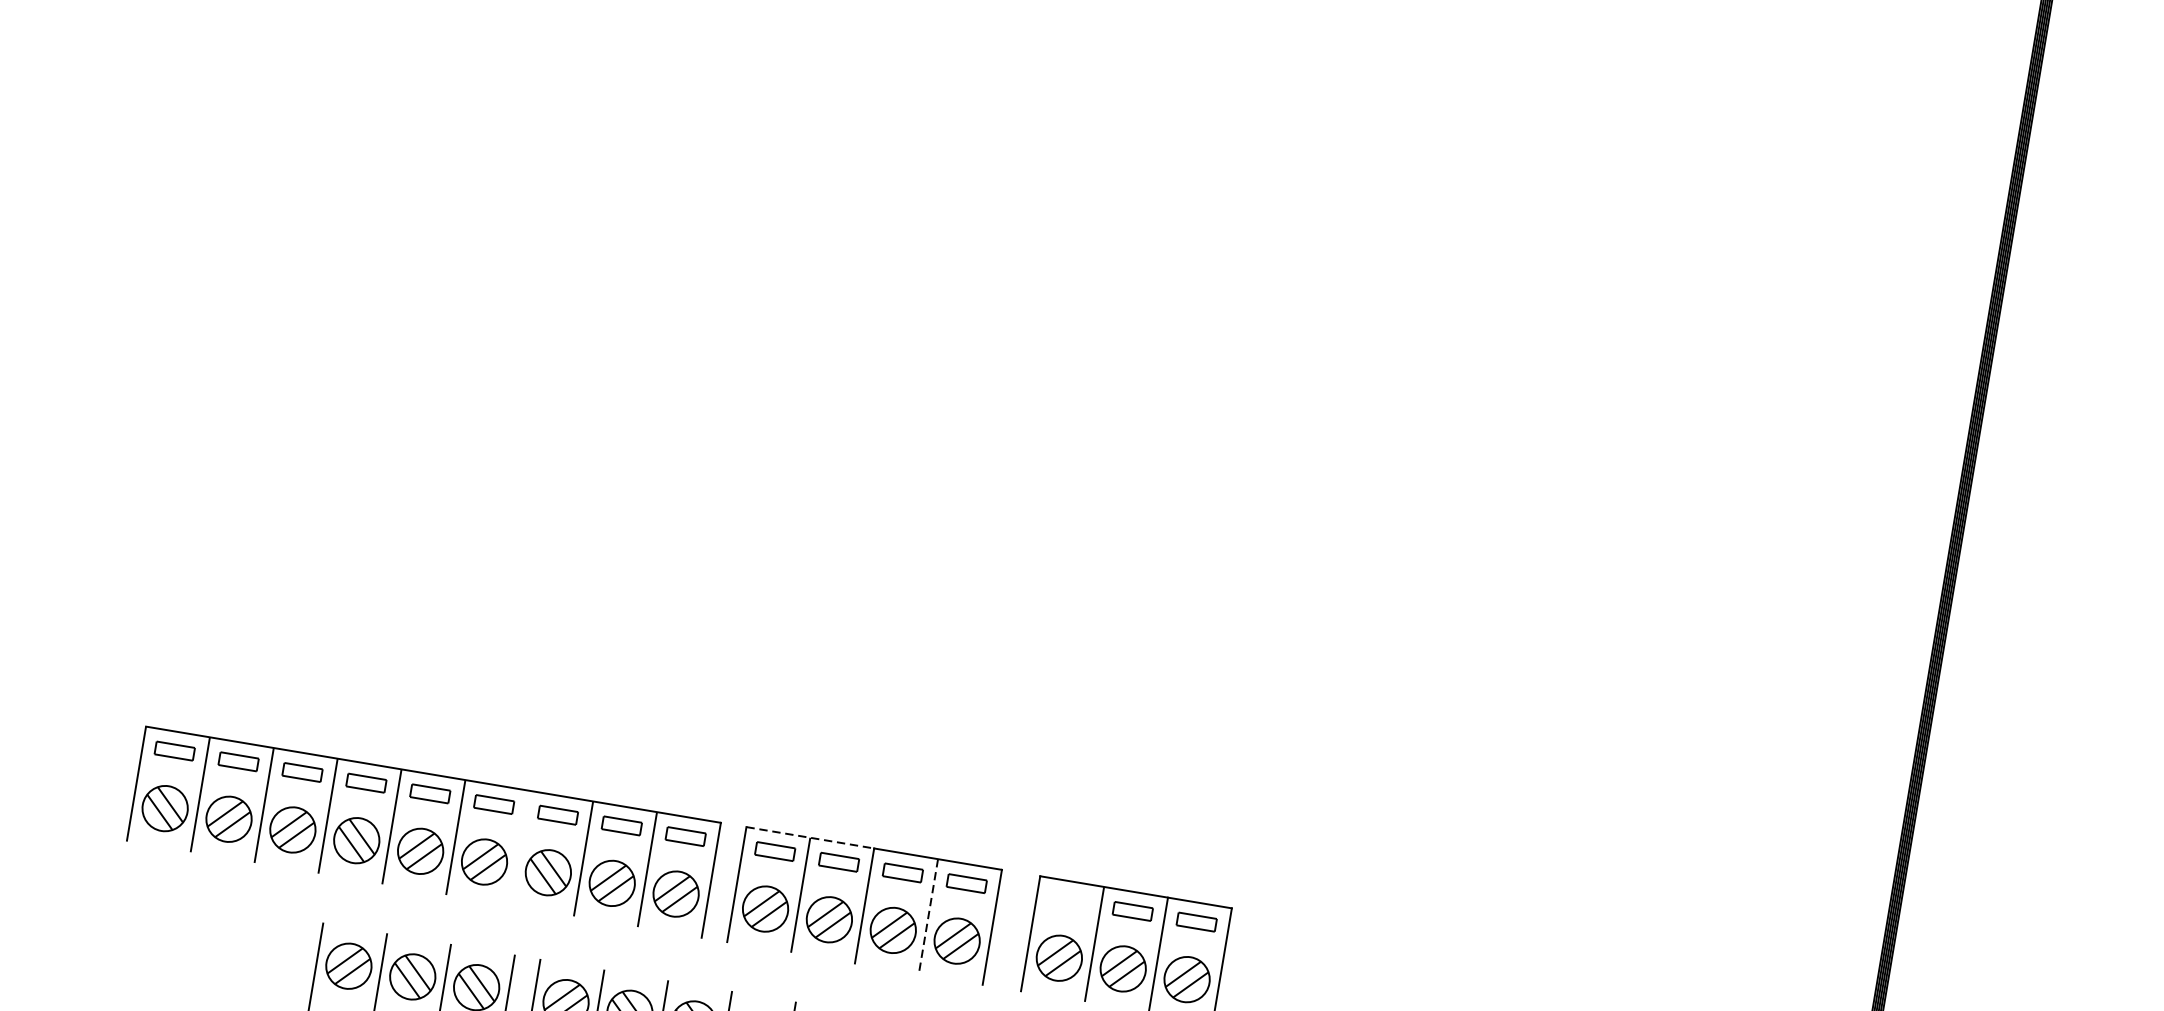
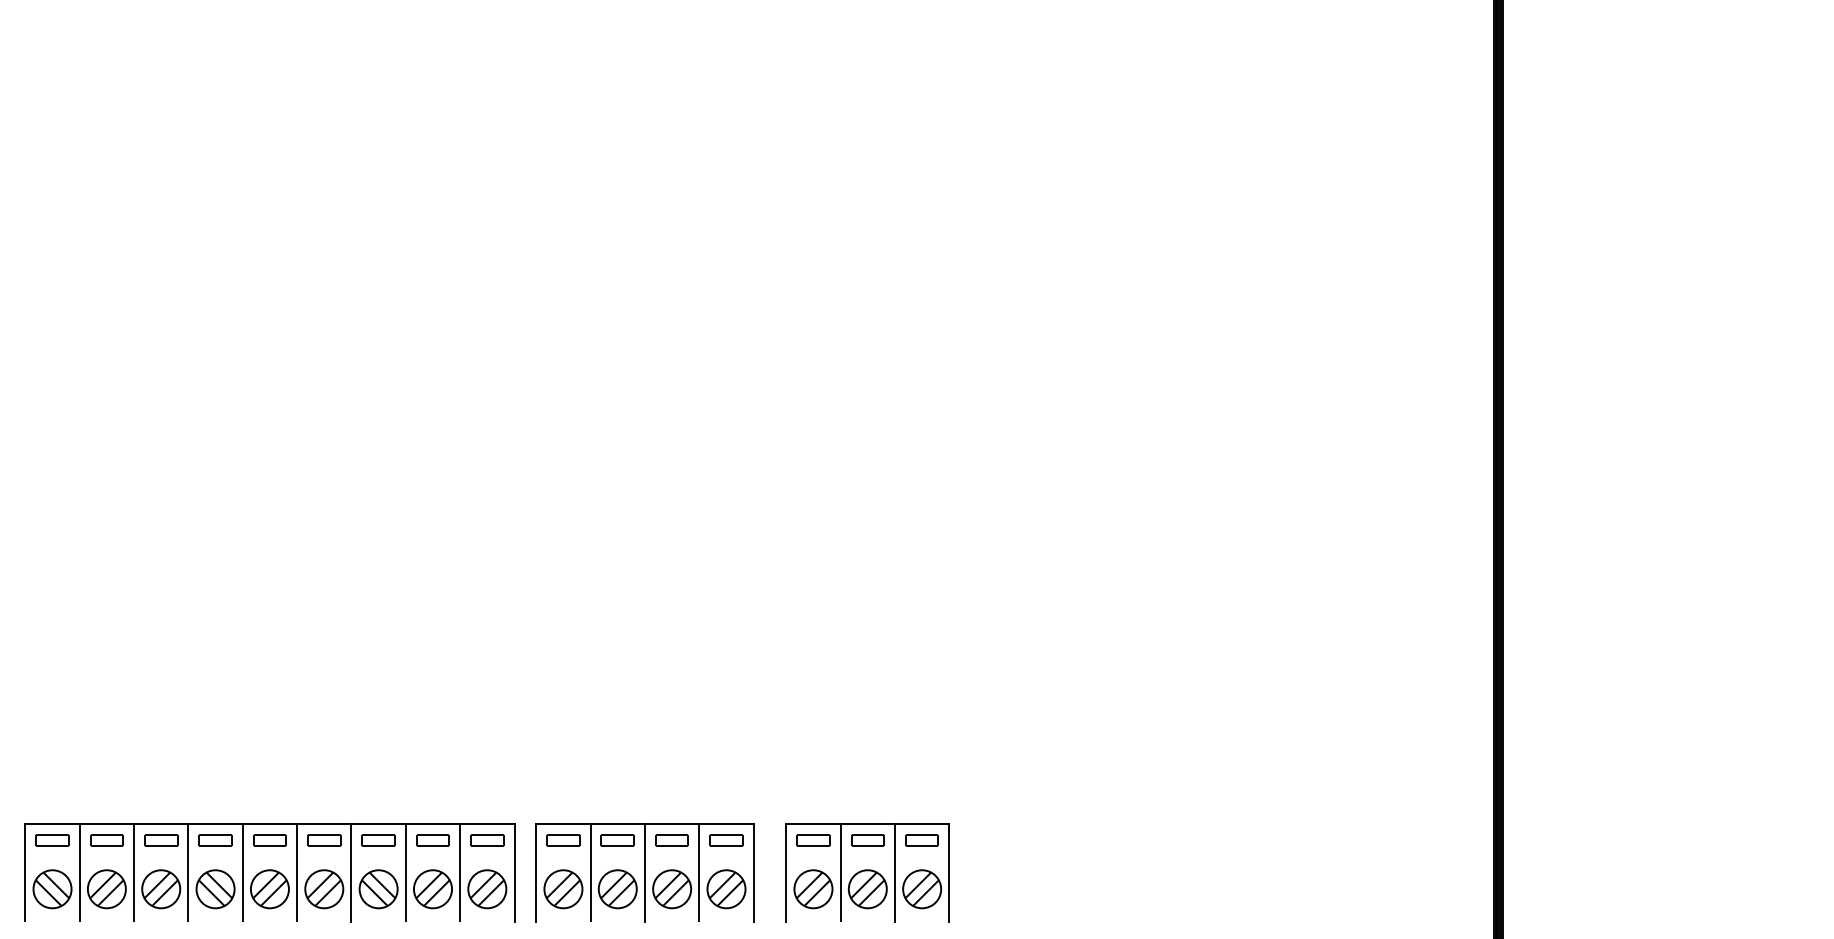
line: (811, 838) -> (591, 824), dashed -> solid
line: (519, 847) -> (351, 872), added
part: (1069, 900) -> (813, 840), added
line: (928, 916) -> (699, 872), dashed -> solid

